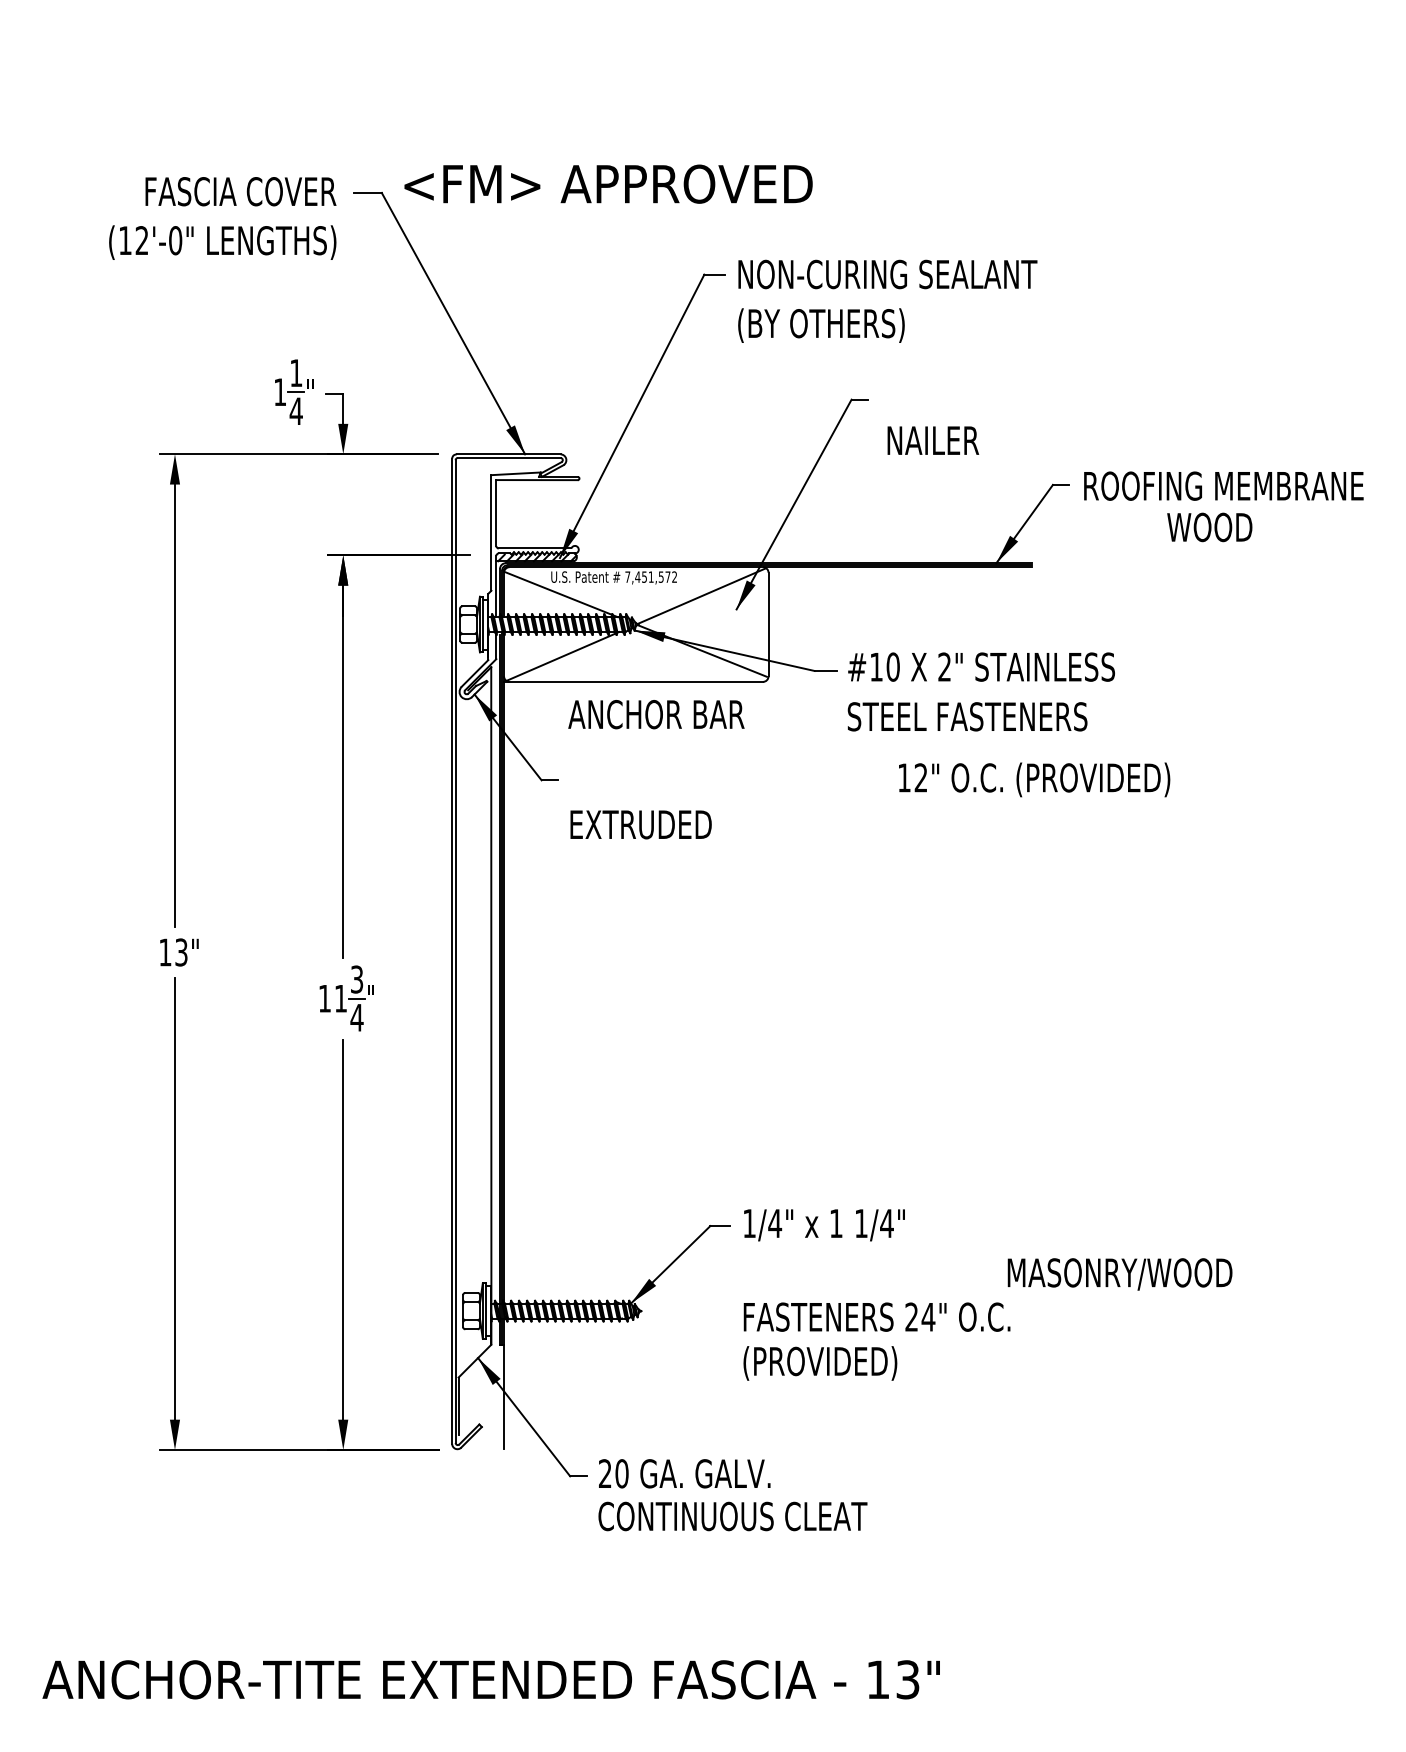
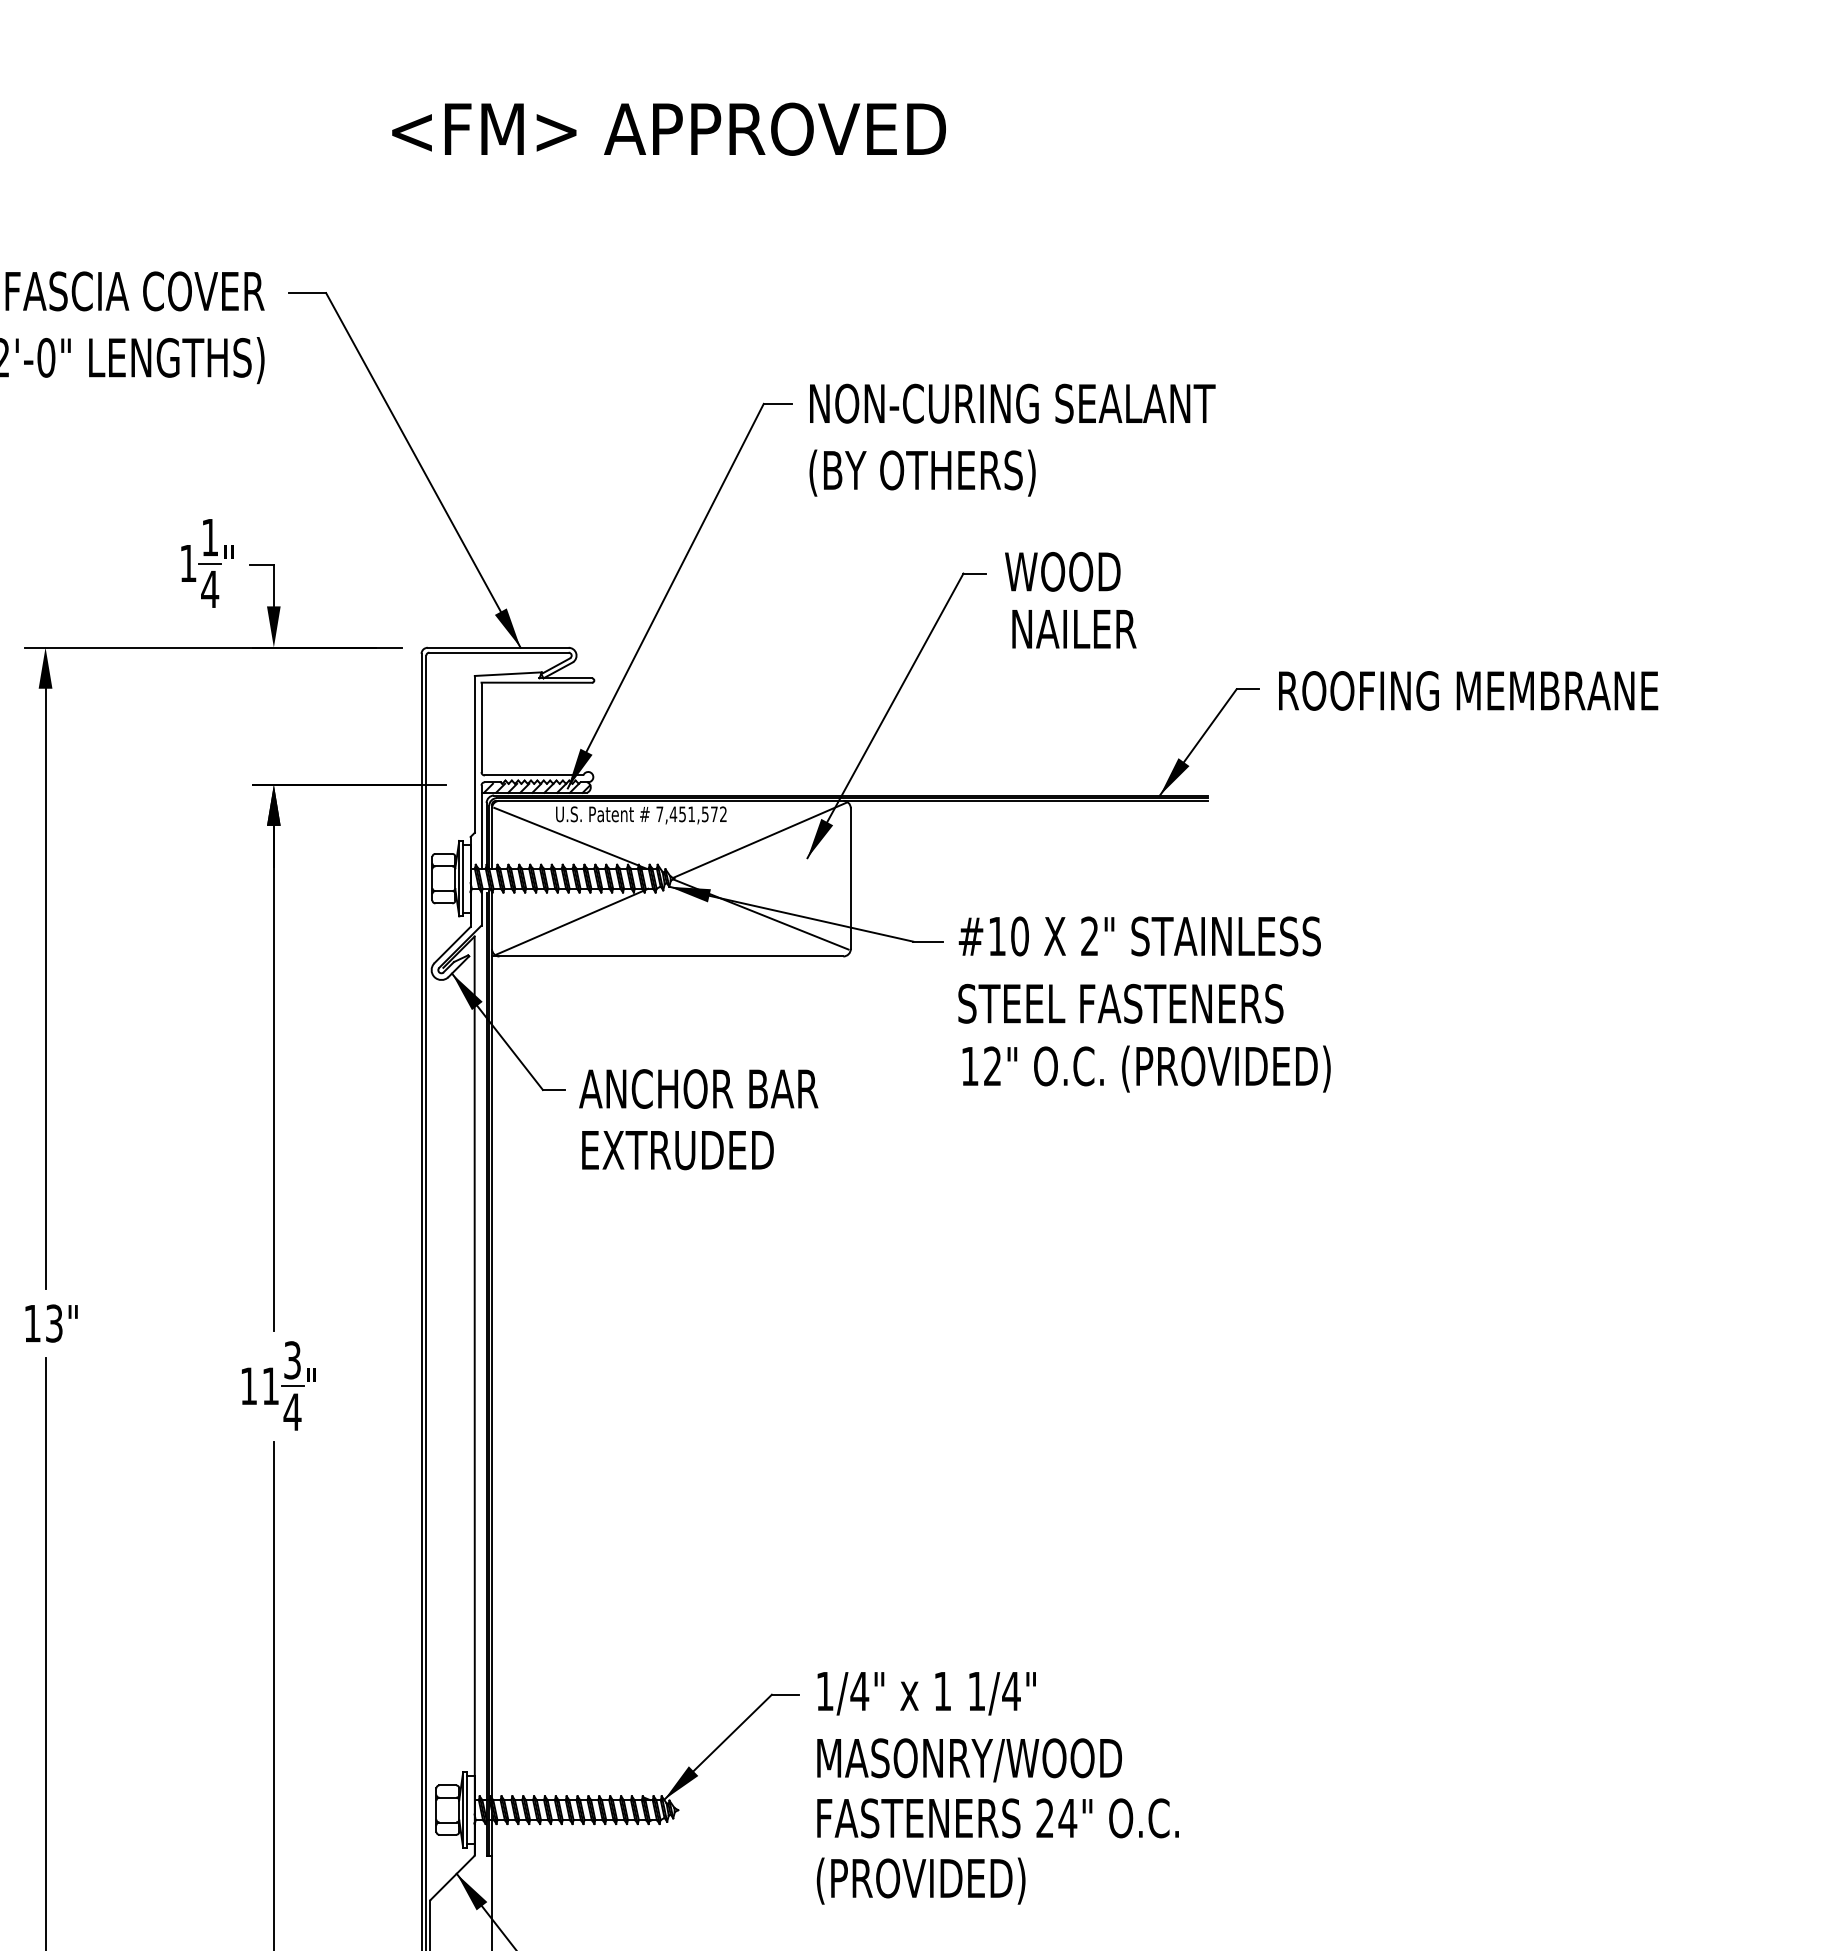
text: (608, 183) -> (668, 128), moved
text: (1209, 527) -> (1062, 571), moved
text: (656, 714) -> (698, 1088), moved
text: (1034, 779) -> (1146, 1068), moved
text: (1119, 1274) -> (968, 1760), moved

